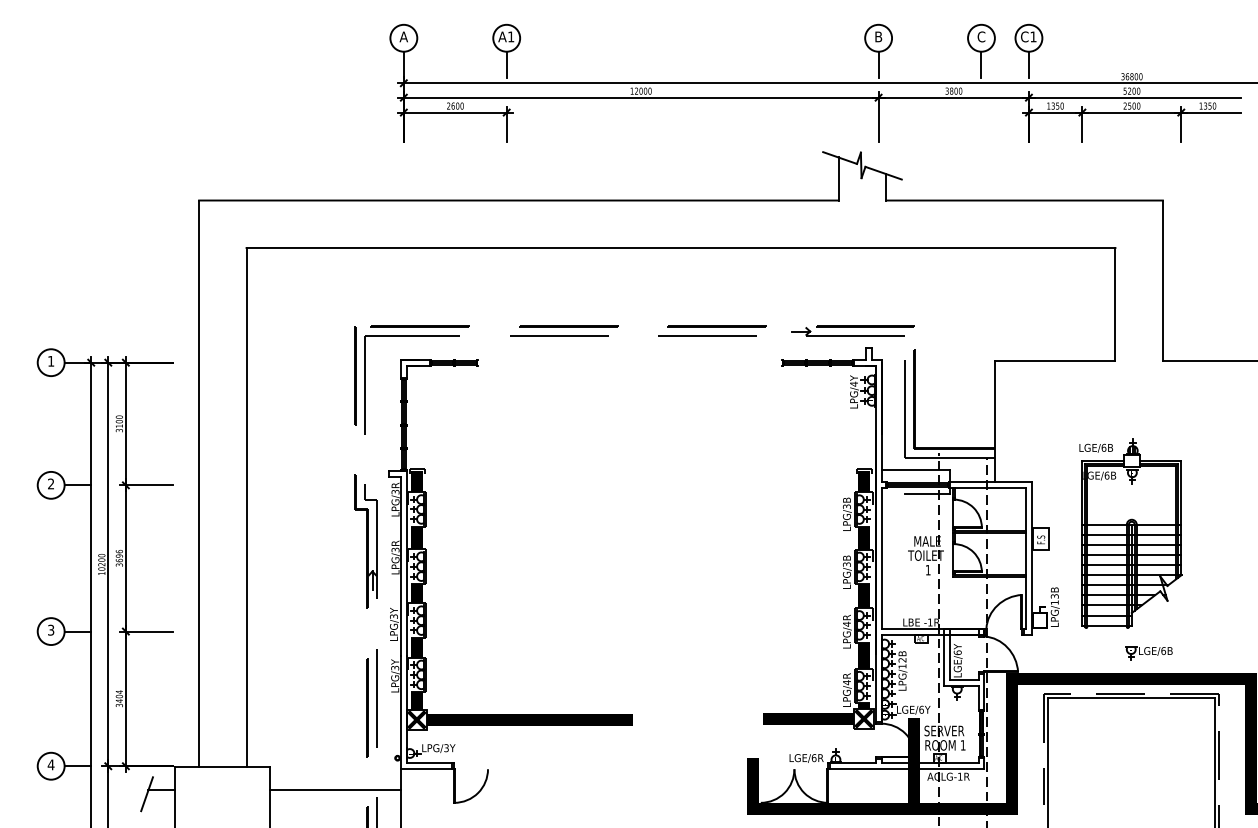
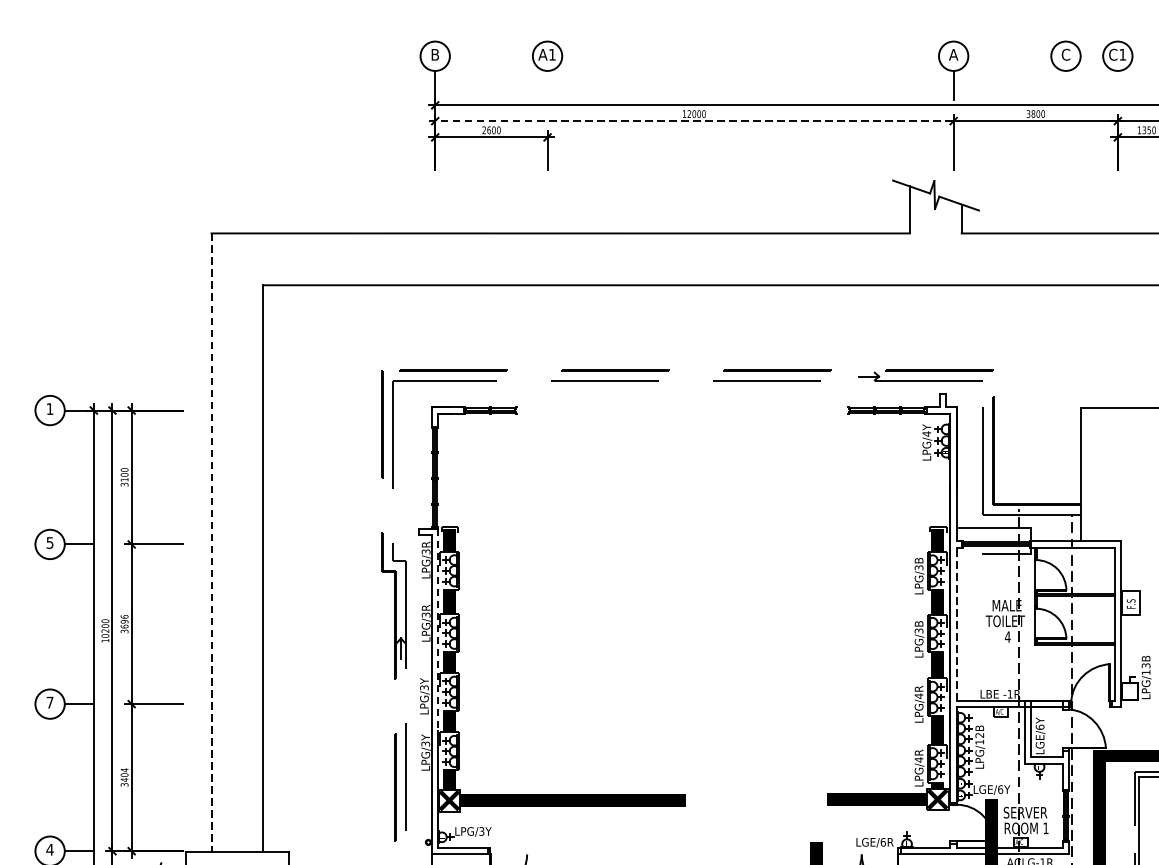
text: (403, 36) -> (434, 54), A -> B
text: (878, 36) -> (953, 54), B -> A
line: (506, 64) -> (547, 84), removed
line: (981, 64) -> (1066, 84), removed
line: (1028, 64) -> (1117, 84), removed
line: (641, 97) -> (694, 120), solid -> dashed
text: (51, 483) -> (50, 542), 2 -> 5
line: (199, 484) -> (212, 543), solid -> dashed
line: (881, 557) -> (956, 623), solid -> dashed
line: (406, 563) -> (438, 629), solid -> dashed
text: (927, 570) -> (1007, 637), 1 -> 4
text: (51, 629) -> (50, 701), 3 -> 7

